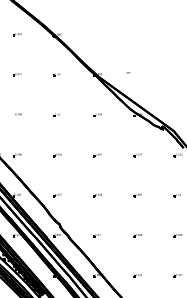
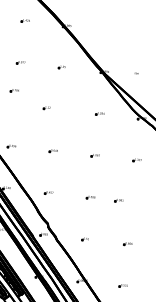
part: (17, 114) -> (14, 90), moved
part: (56, 114) -> (46, 107), moved
part: (137, 195) -> (118, 200), moved

